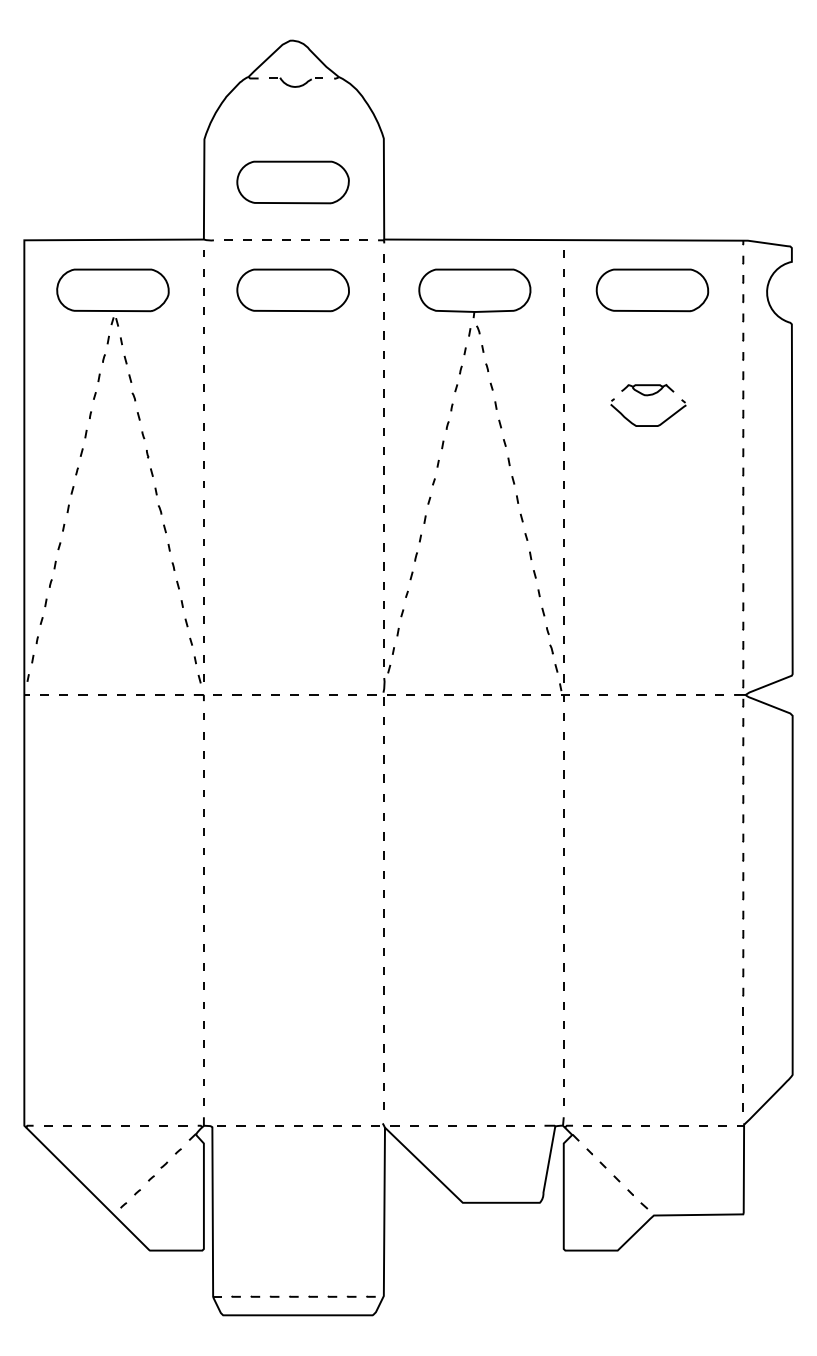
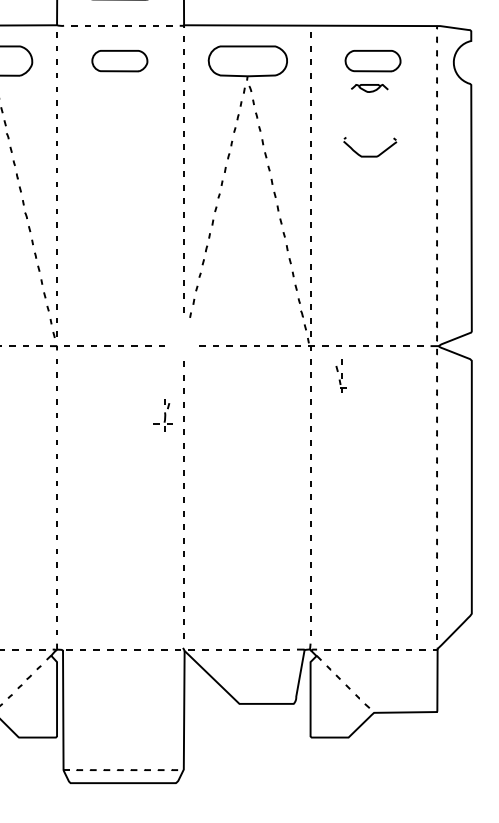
part: (292, 290) -> (119, 61), size x0.7
part: (652, 290) -> (373, 61), size x0.7
part: (647, 390) -> (369, 88), moved
part: (381, 682) -> (163, 415), moved
part: (606, 737) -> (340, 376), added

